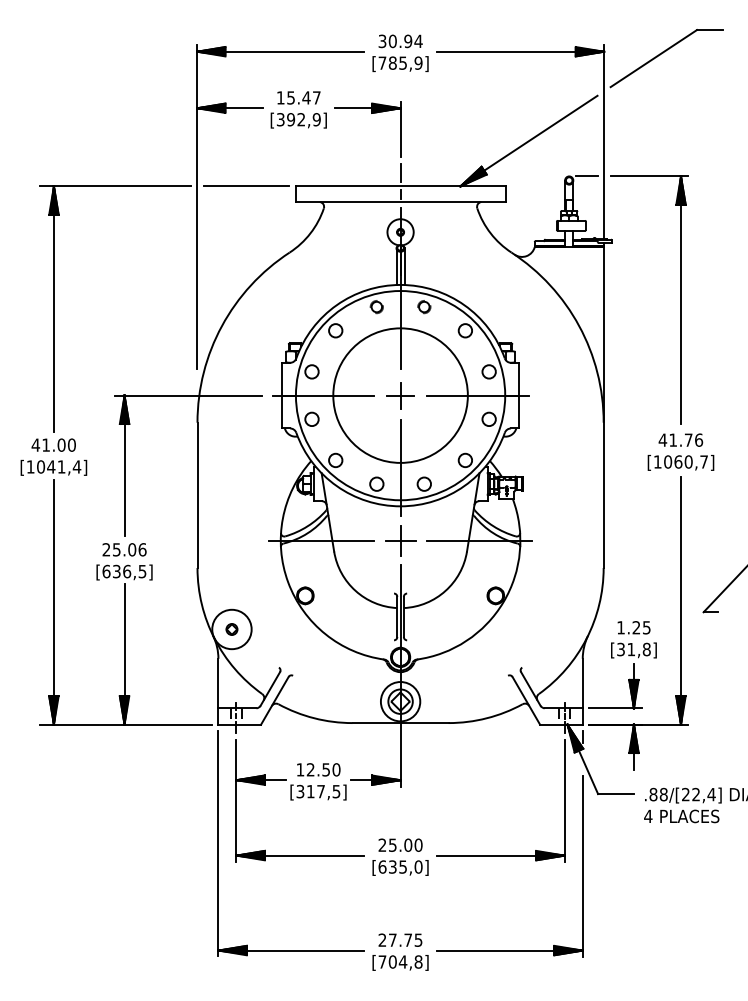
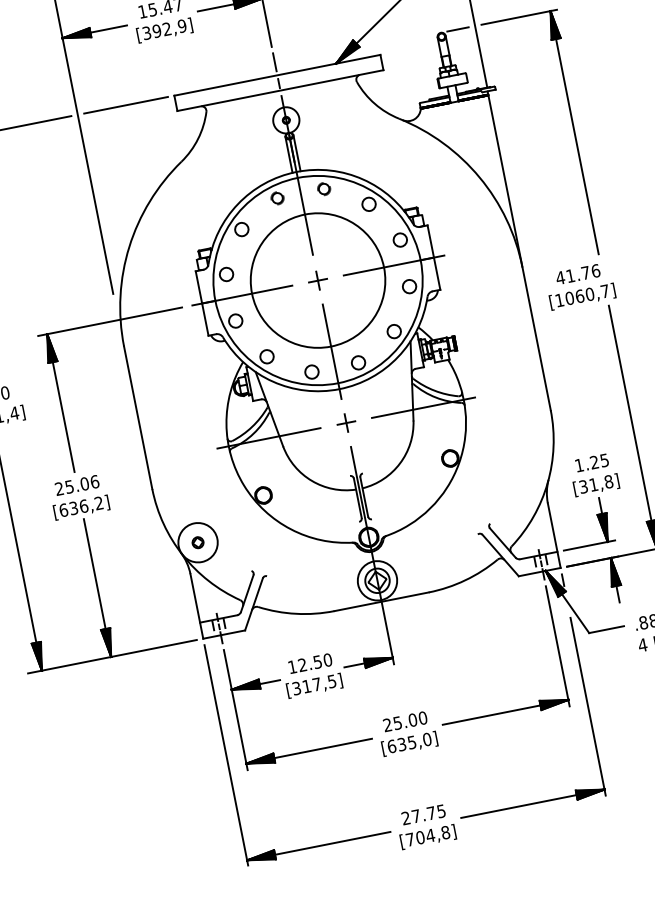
part: (400, 395) -> (317, 280), size x0.7
text: (680, 451) -> (579, 285), moved
part: (400, 540) -> (346, 422), size x0.6
text: (142, 571) -> (99, 503), [636,5] -> [636,2]

